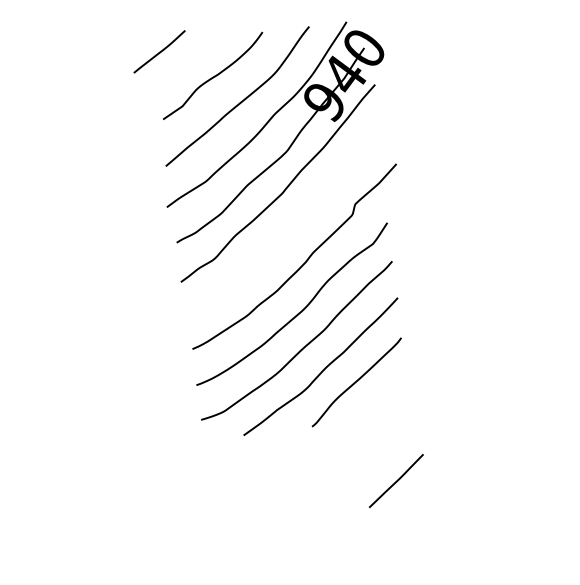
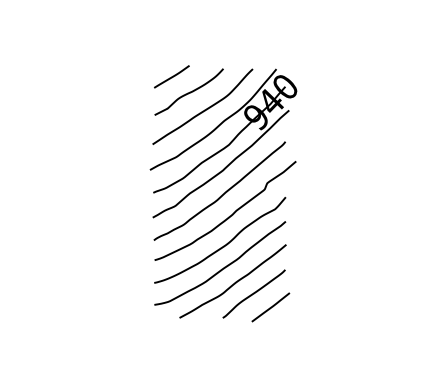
line: (158, 51) -> (171, 76), moved
curve: (287, 229) -> (223, 193), added
line: (395, 481) -> (270, 307), moved

